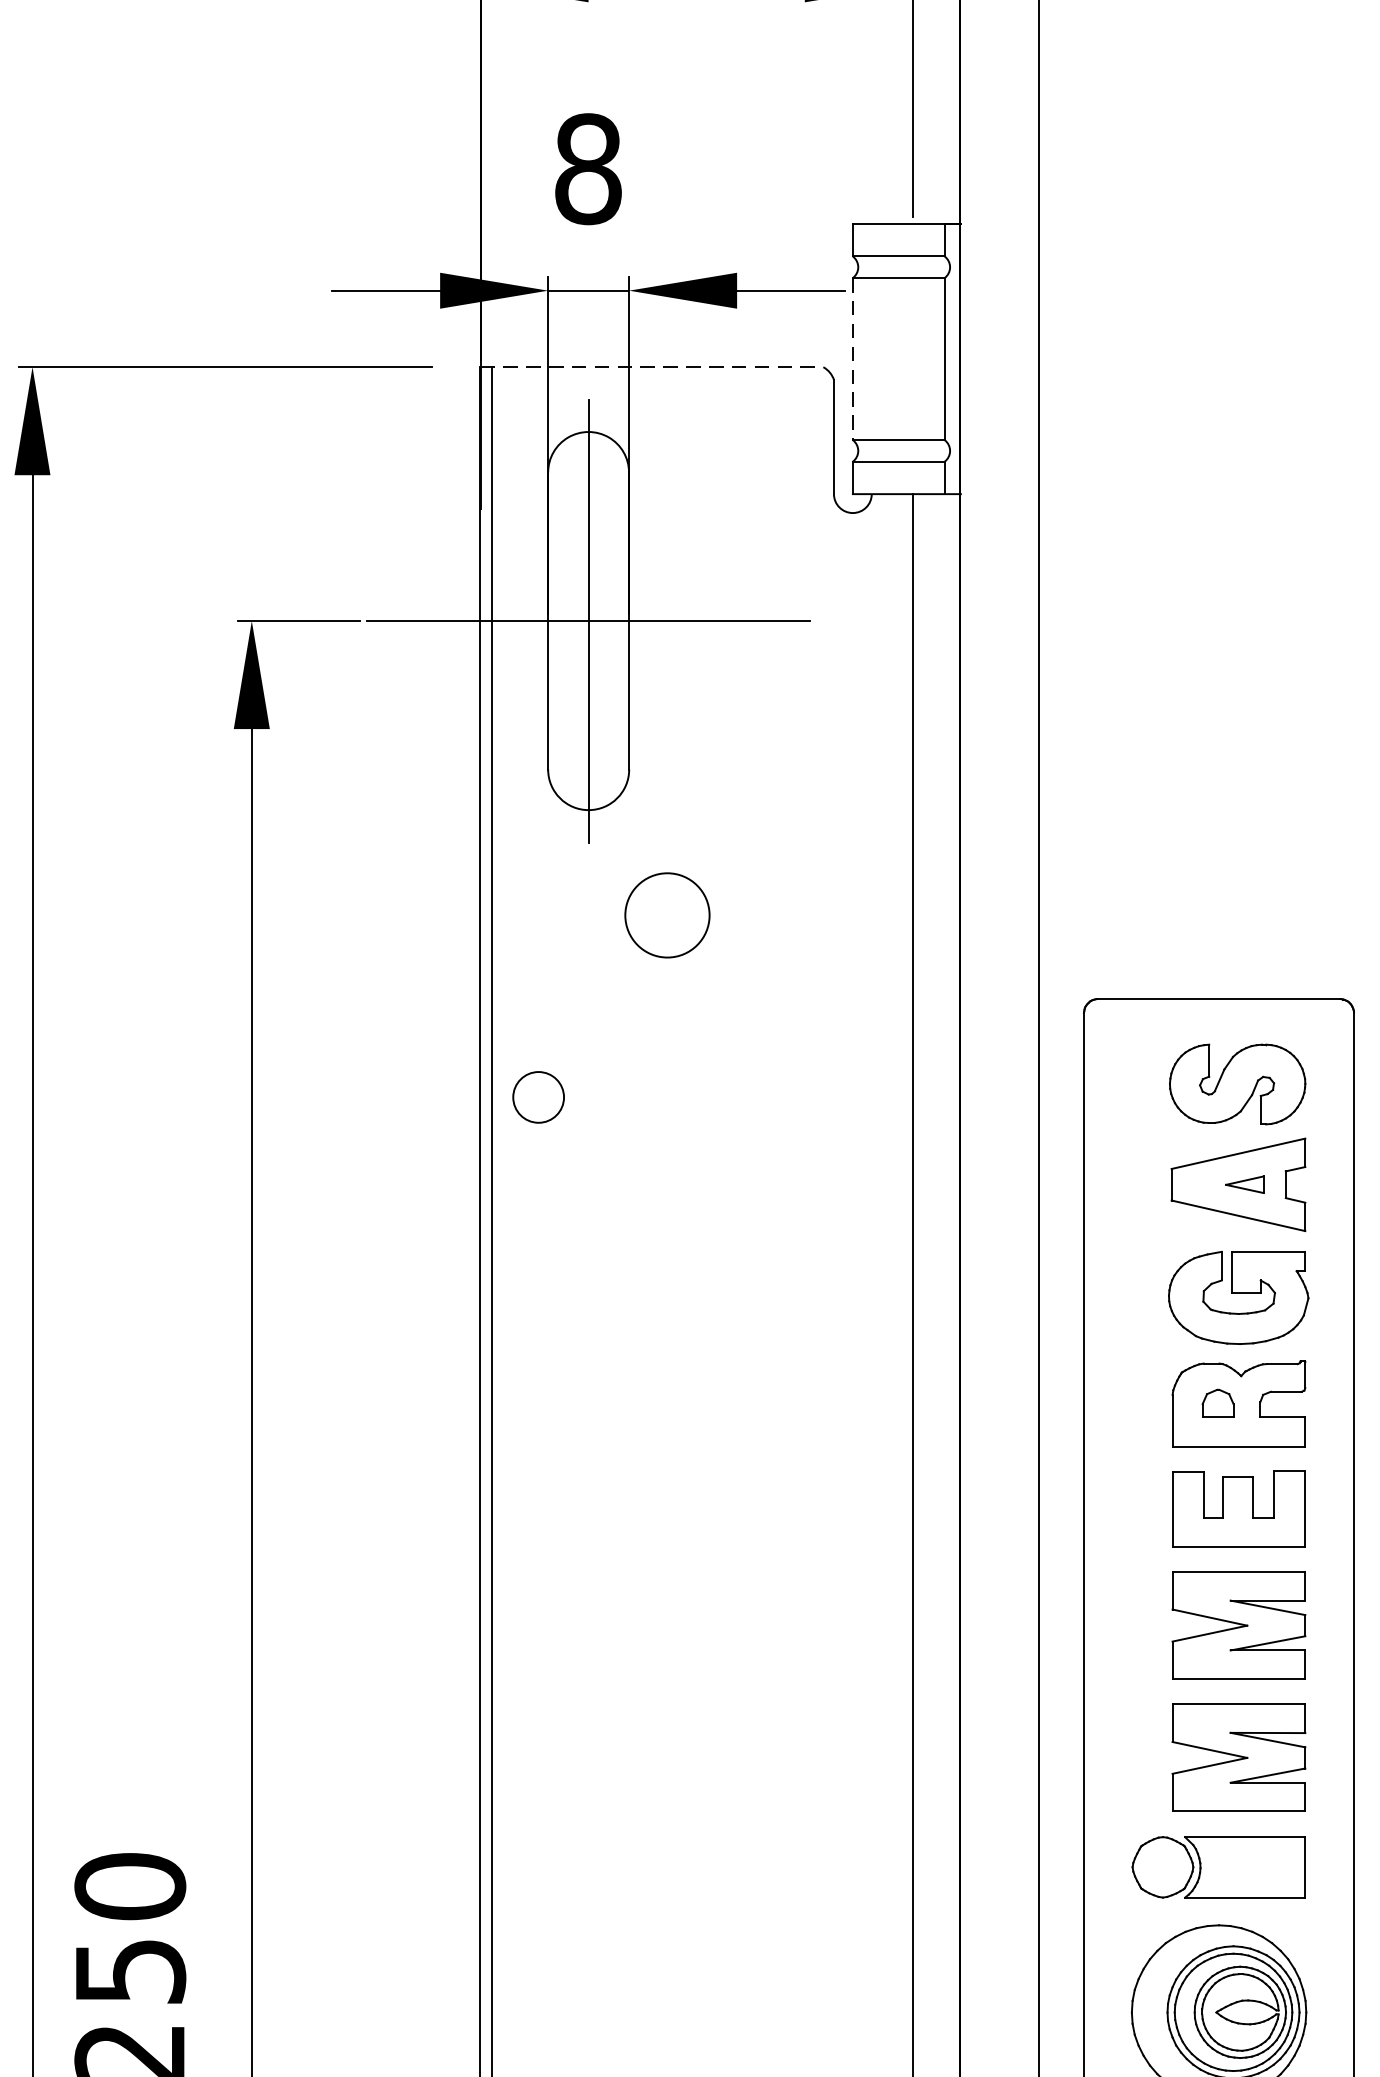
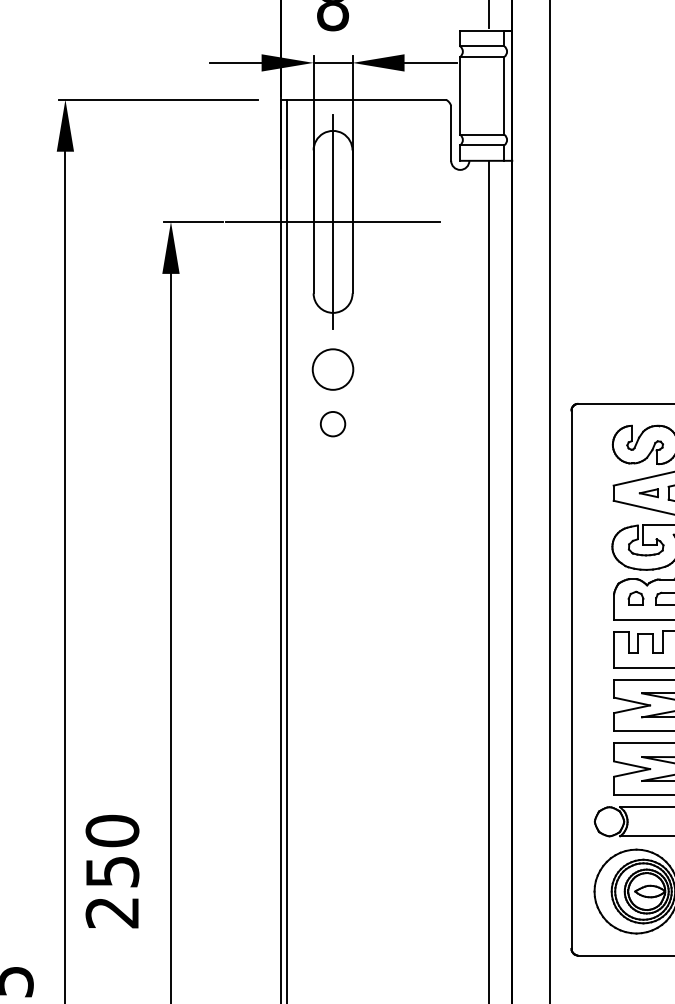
line: (853, 358) -> (460, 95), dashed -> solid
line: (651, 366) -> (363, 99), dashed -> solid
circle: (666, 915) -> (332, 369), moved
circle: (537, 1098) -> (332, 424), moved

